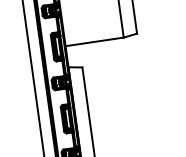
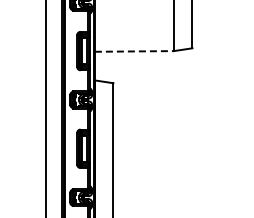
line: (94, 41) -> (134, 51), solid -> dashed

